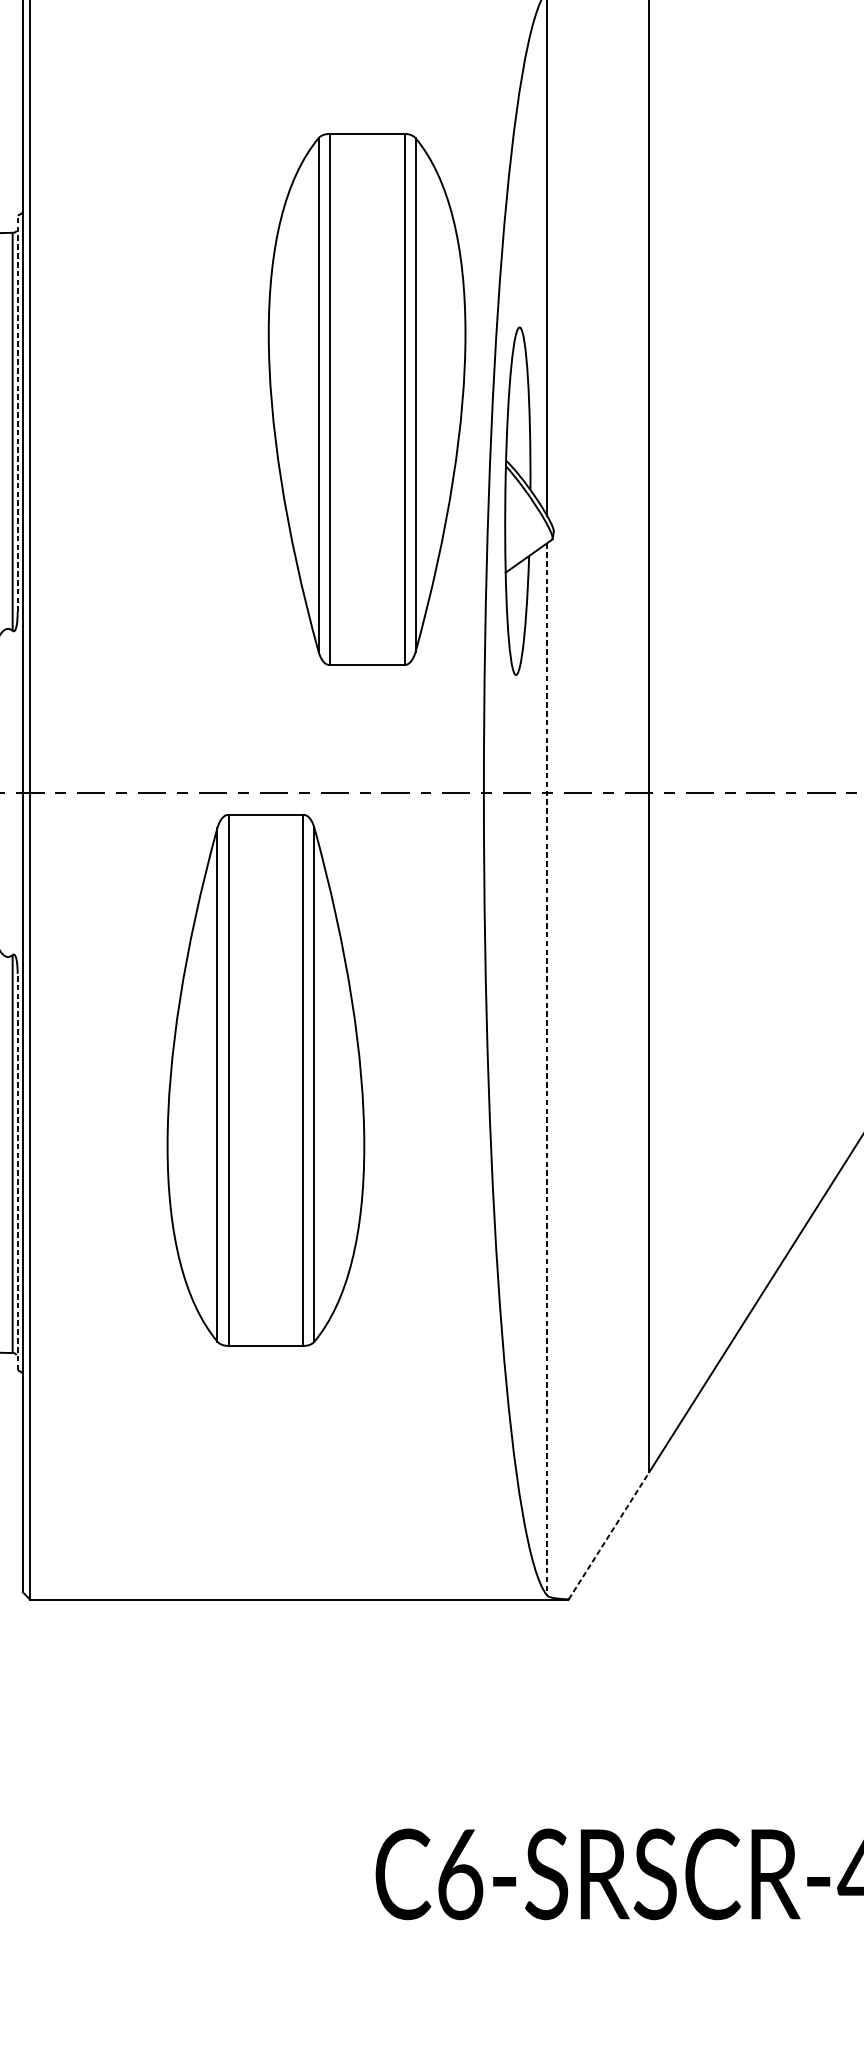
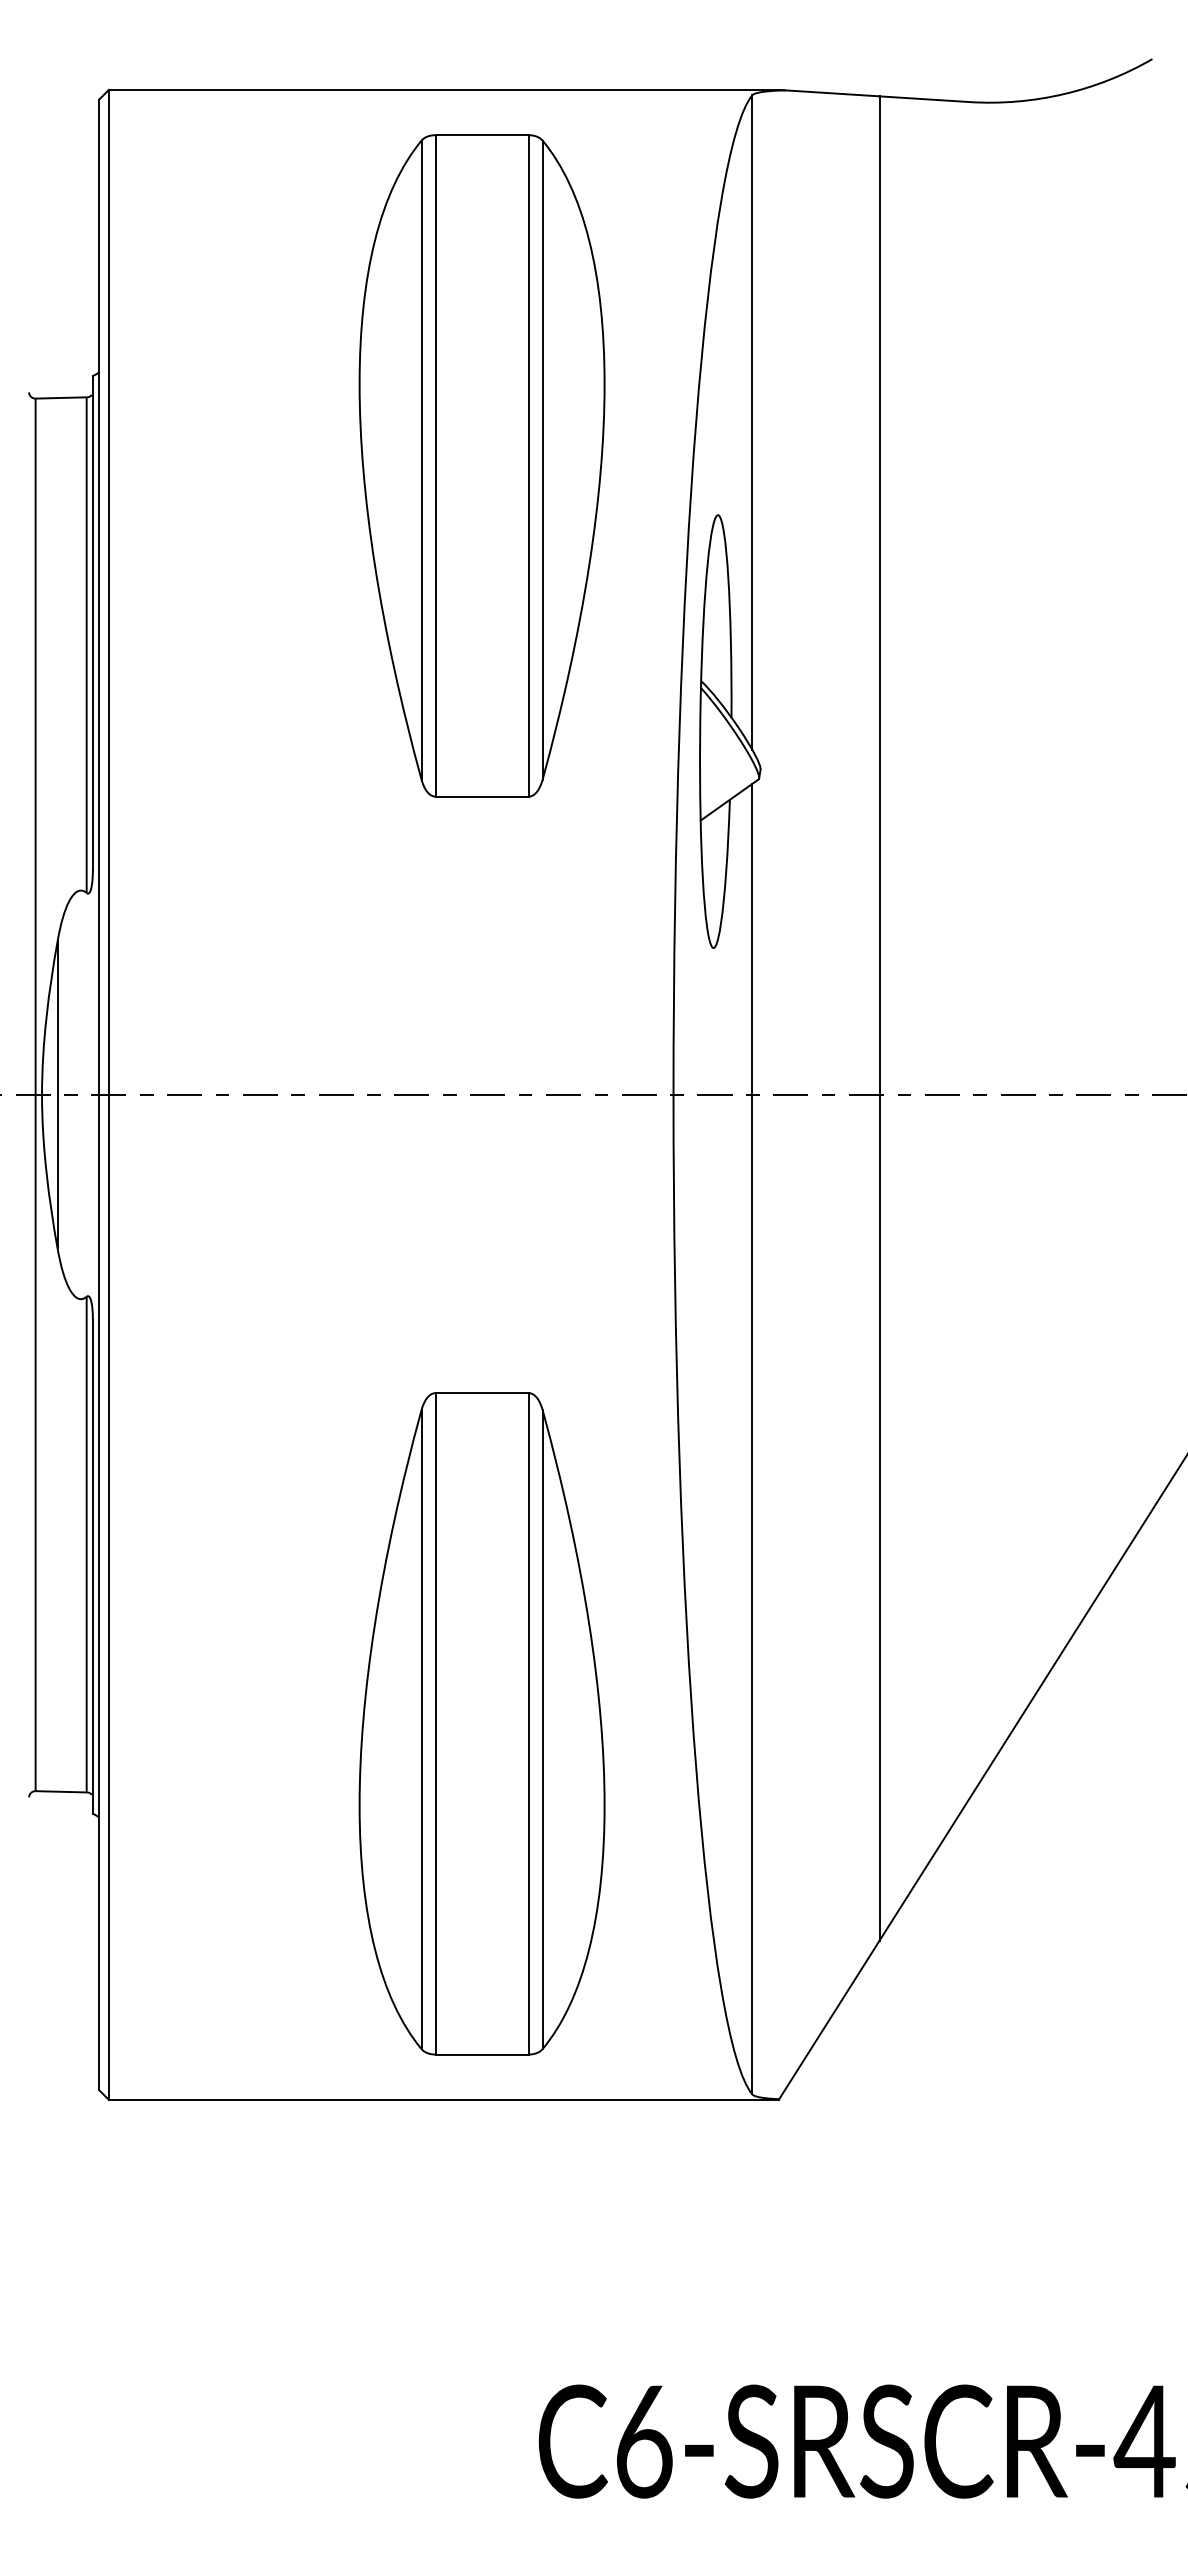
part: (366, 399) -> (481, 465), moved
line: (17, 413) -> (92, 622), dashed -> solid
line: (547, 1069) -> (752, 1439), dashed -> solid
part: (265, 1080) -> (481, 1723), moved
line: (17, 1171) -> (92, 1566), dashed -> solid
line: (609, 1535) -> (829, 2019), dashed -> solid

